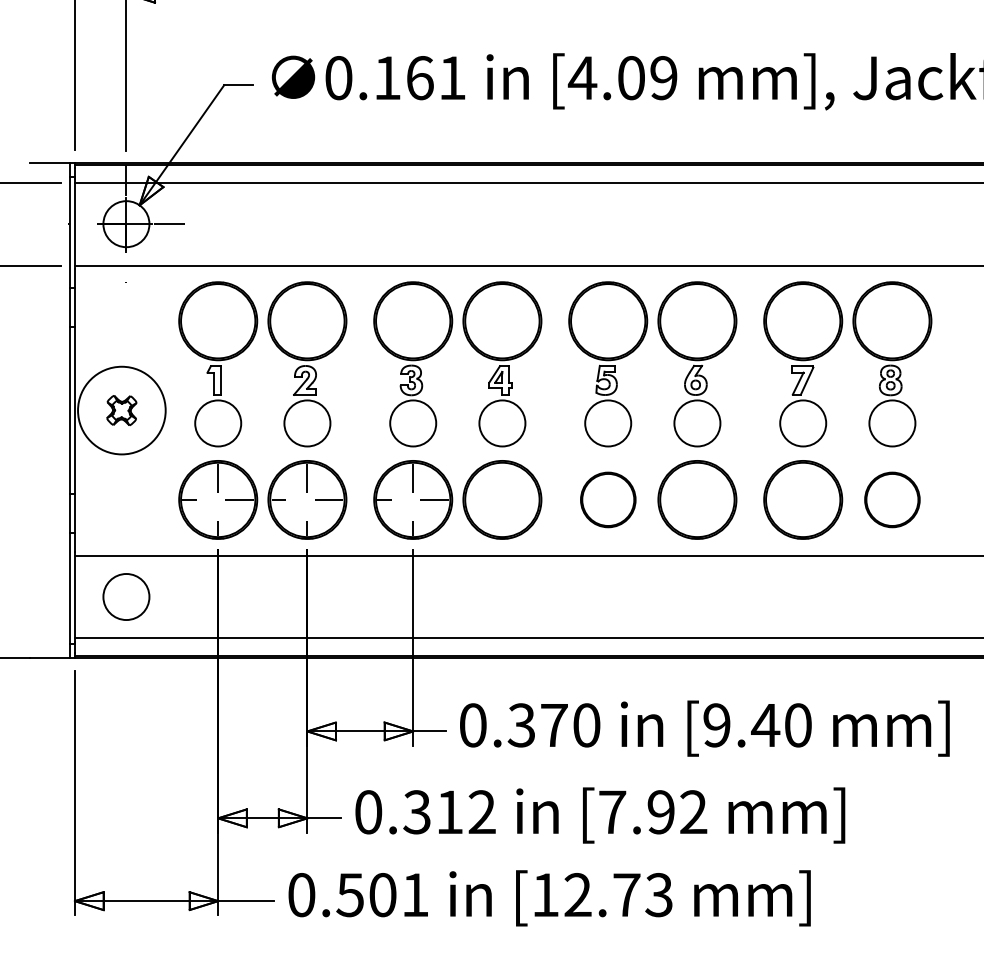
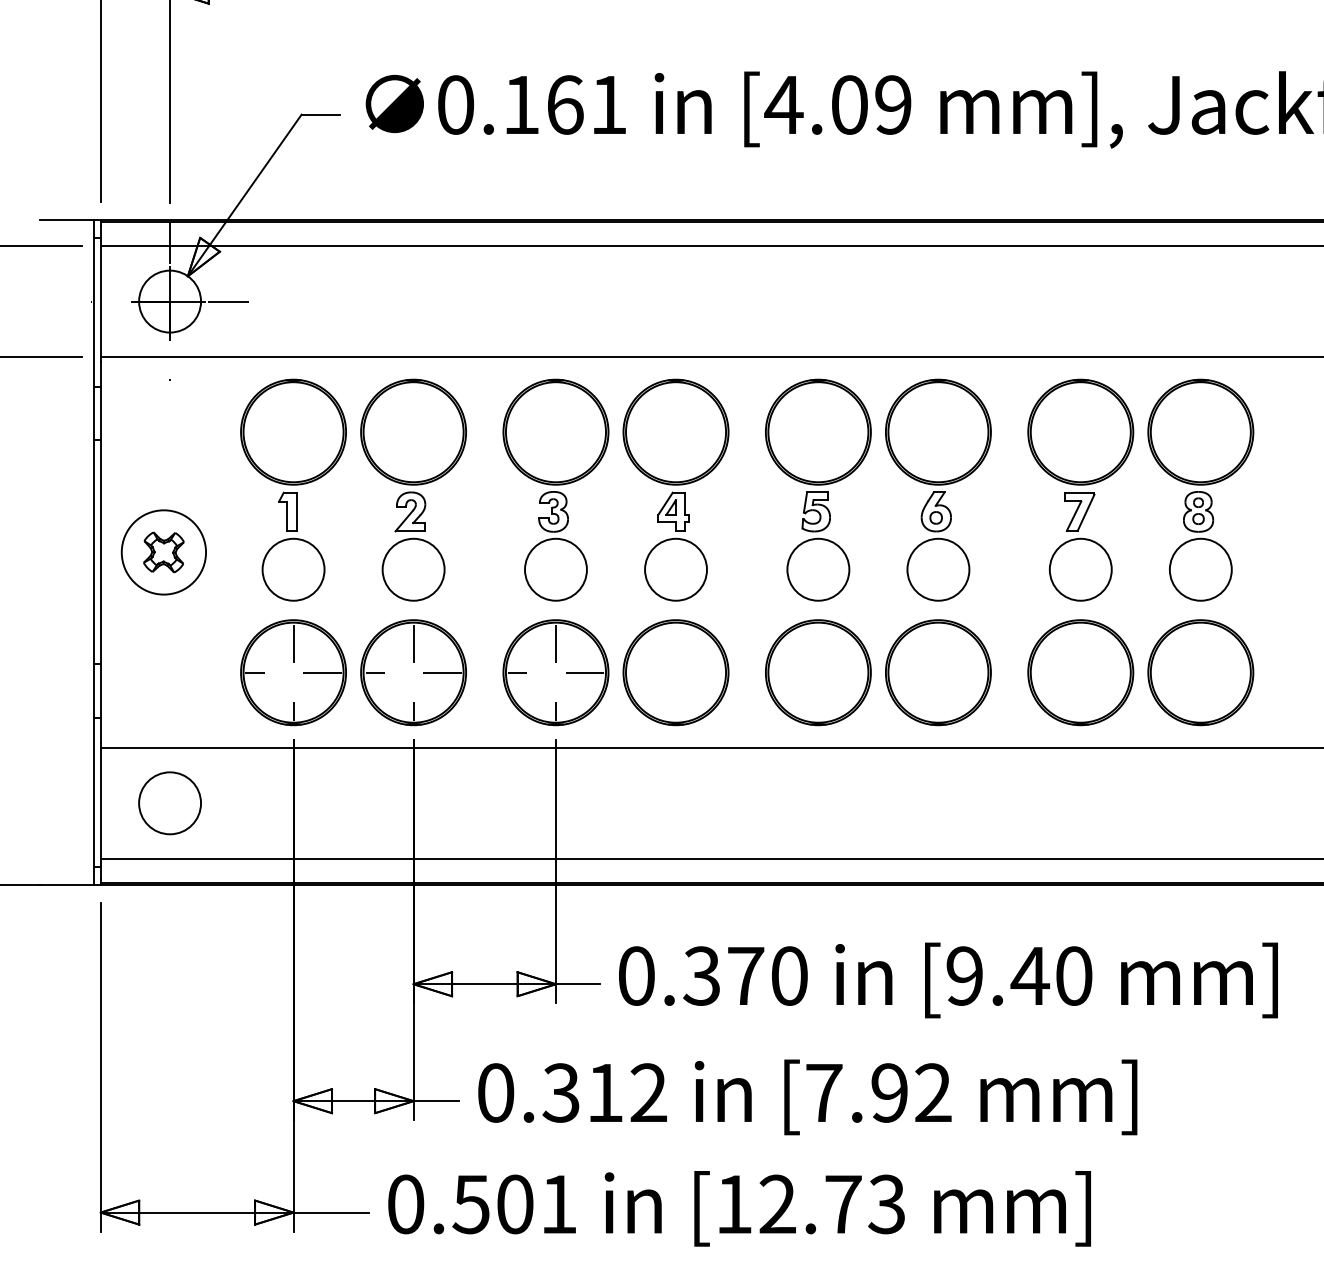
circle: (121, 410) -> (163, 552), size x0.71
part: (608, 499) -> (818, 672), size x1.43
part: (892, 499) -> (1200, 672), size x1.43

